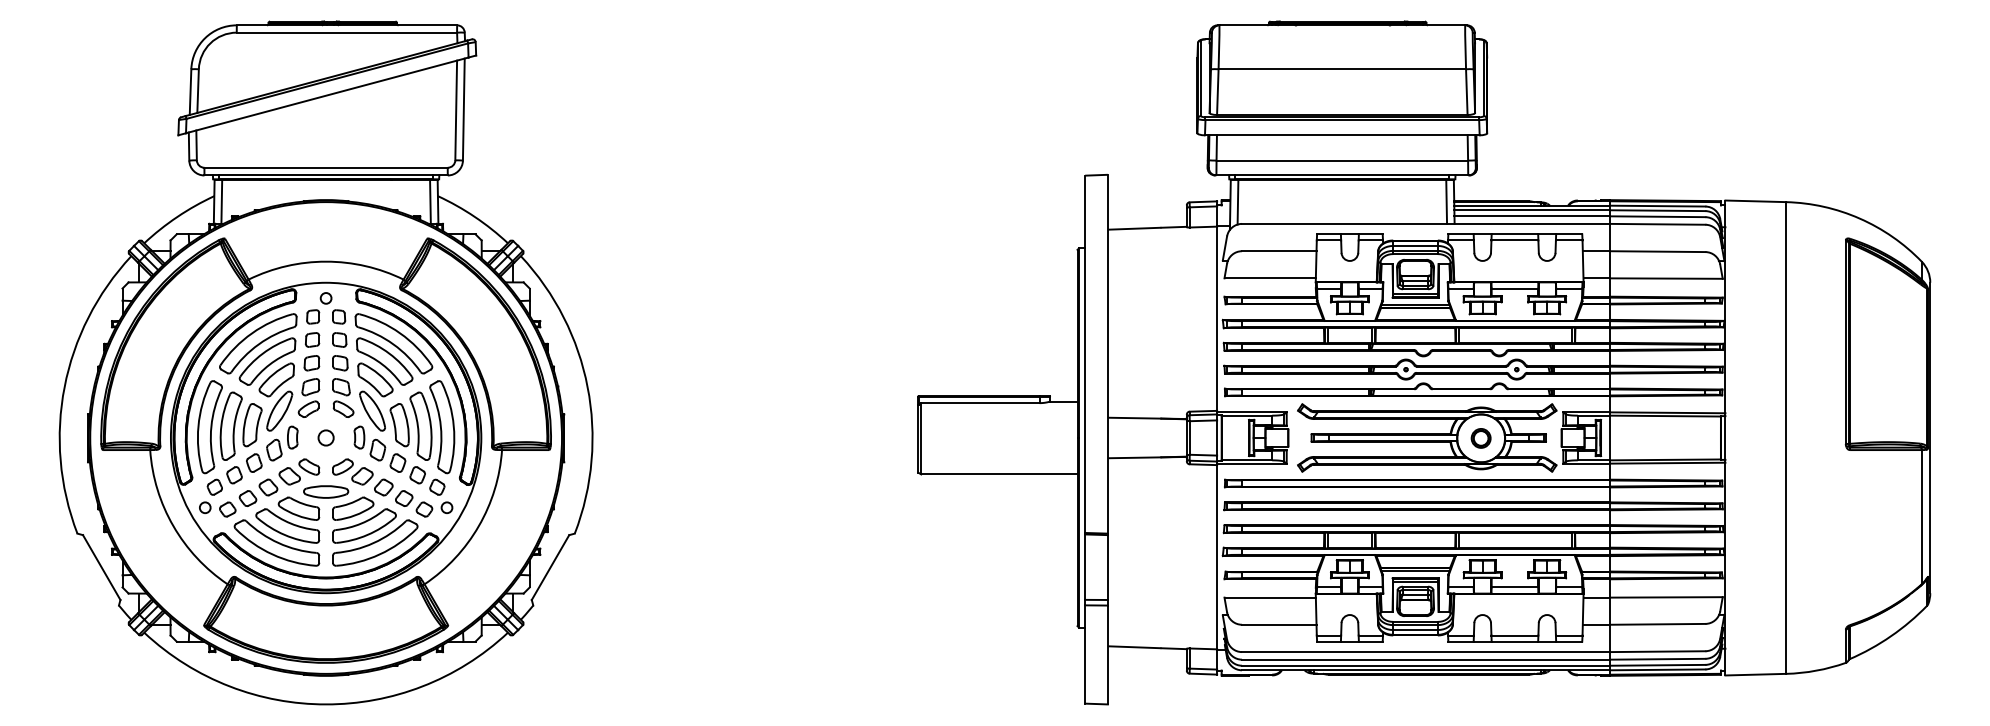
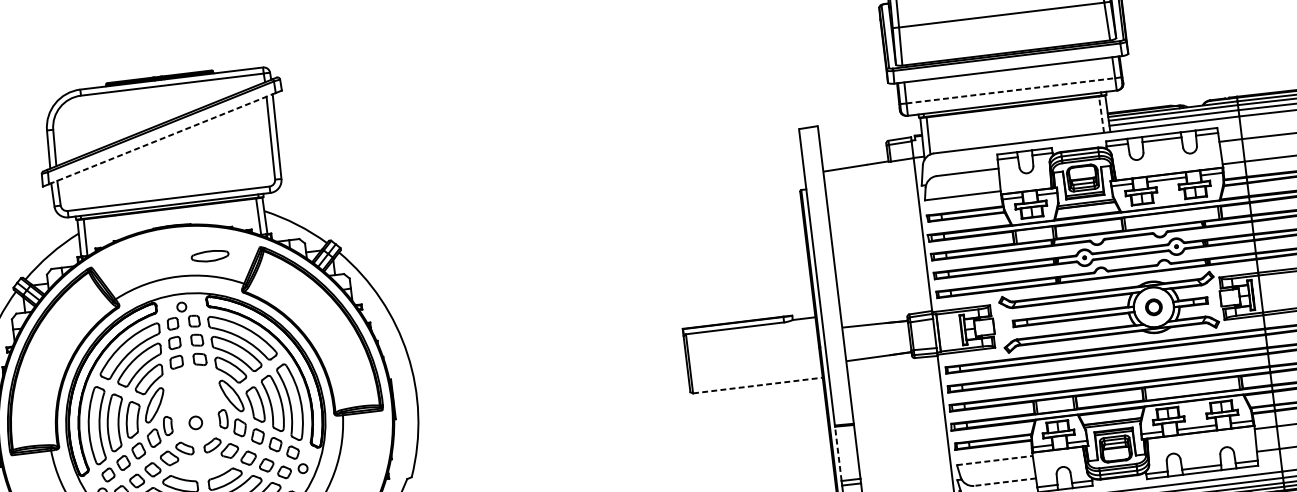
line: (327, 95) -> (162, 138), solid -> dashed
line: (1342, 160) -> (1011, 90), solid -> dashed
line: (1446, 201) -> (1101, 114), solid -> dashed
part: (308, 397) -> (177, 391), removed
part: (343, 397) -> (206, 387), removed
line: (999, 474) -> (758, 385), solid -> dashed
part: (326, 491) -> (210, 255), moved
line: (1085, 567) -> (838, 454), solid -> dashed
line: (1270, 597) -> (995, 460), solid -> dashed
line: (1278, 624) -> (1004, 482), solid -> dashed

